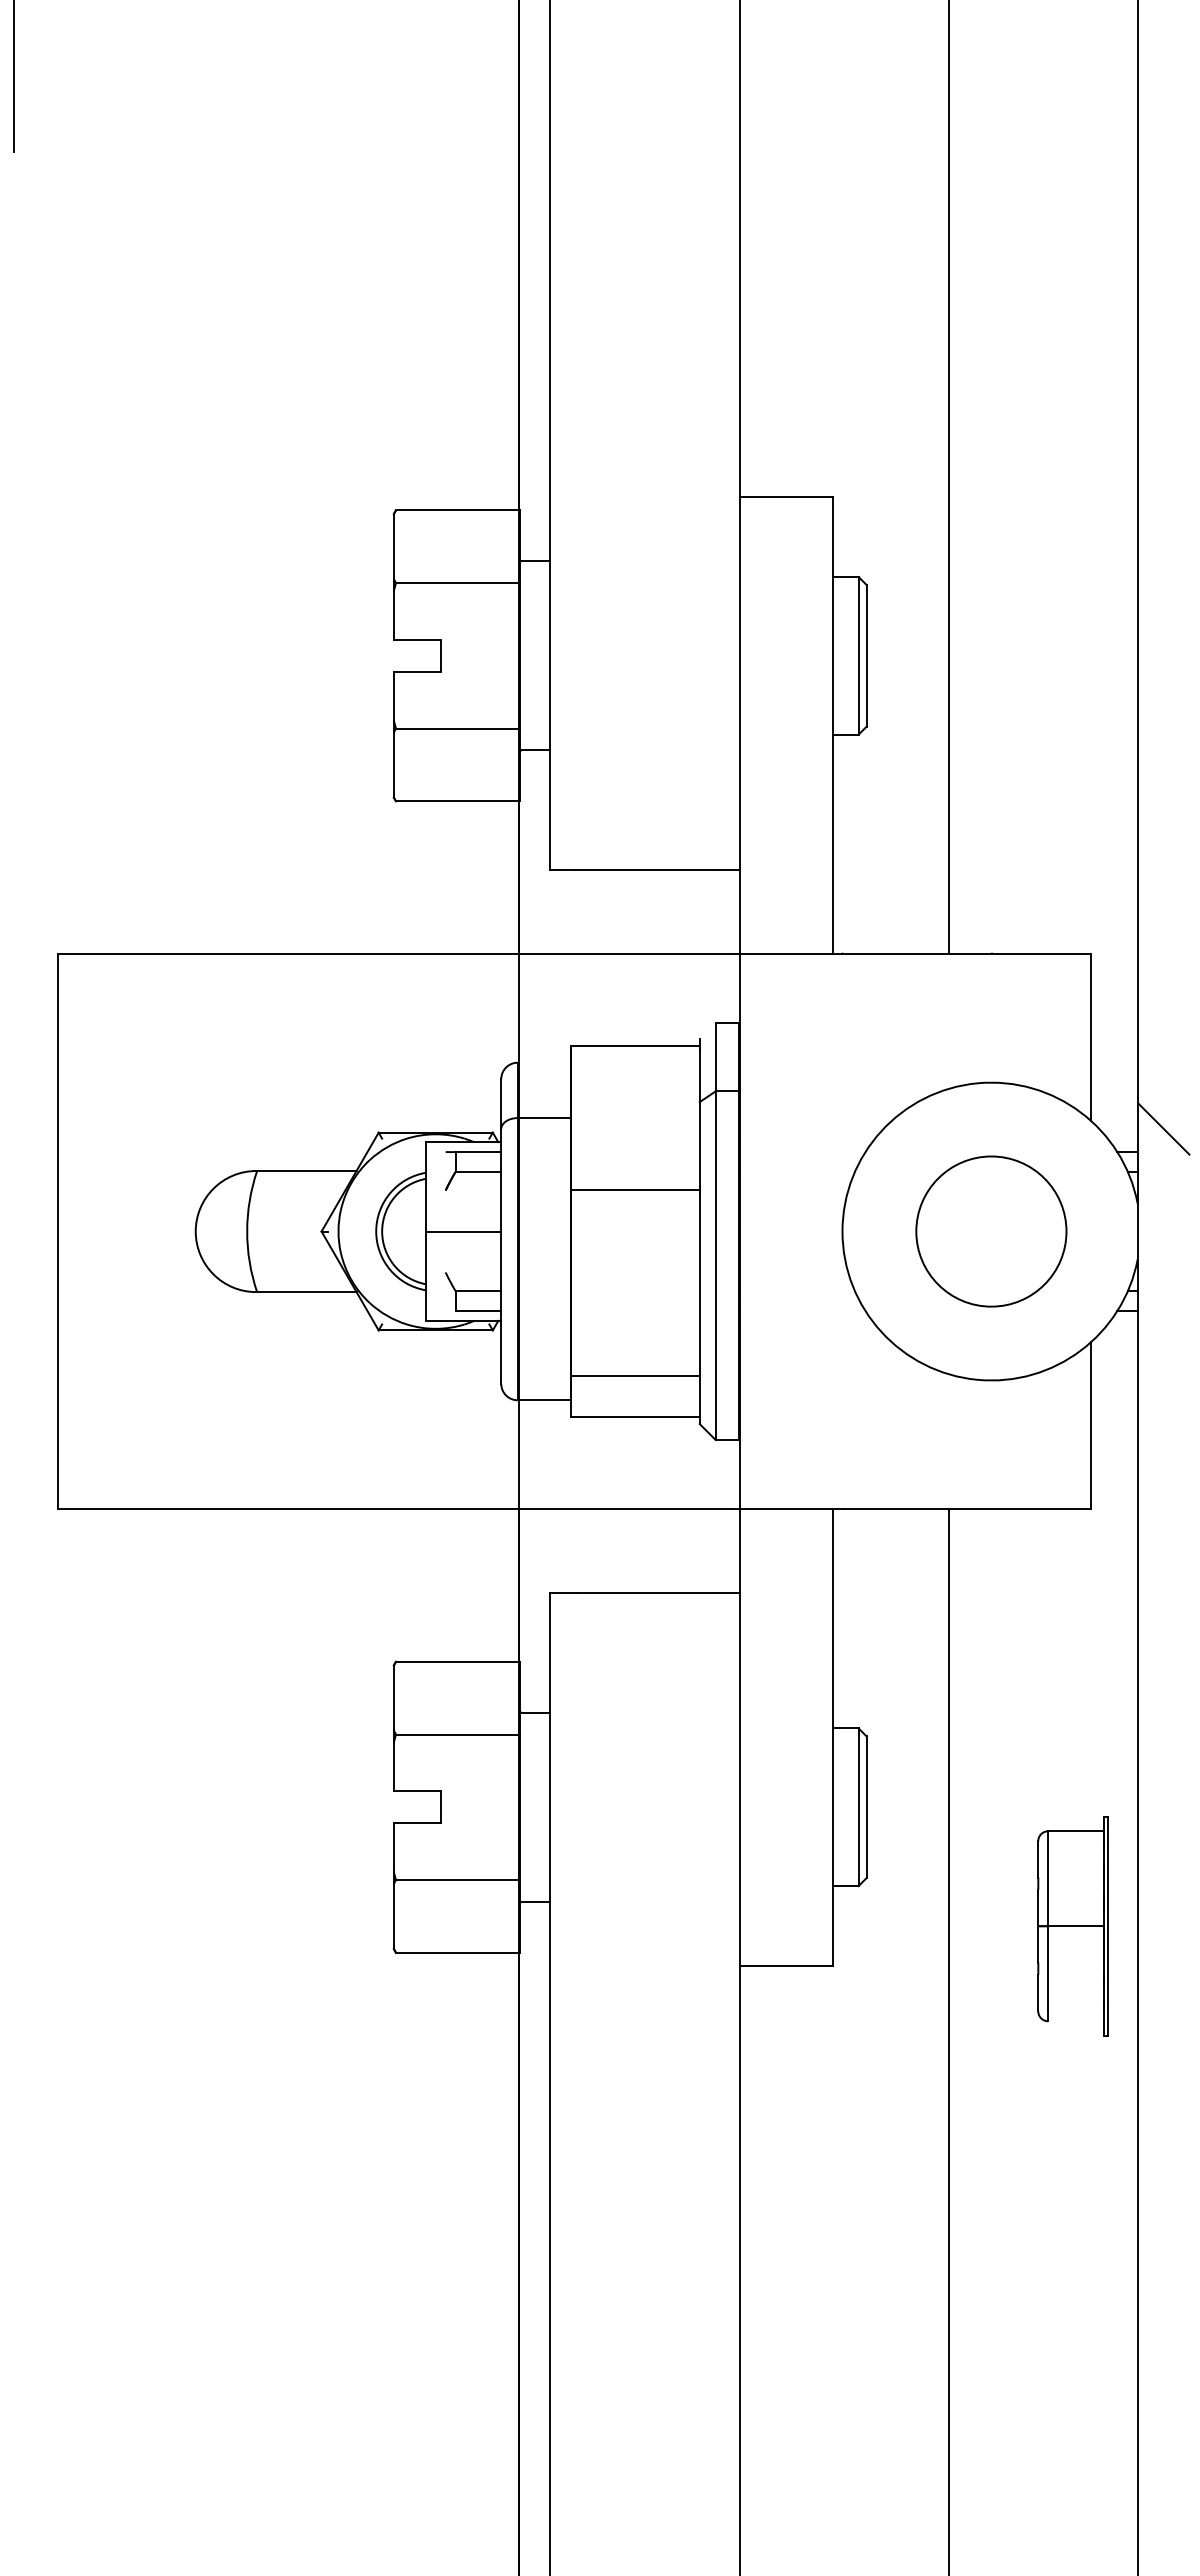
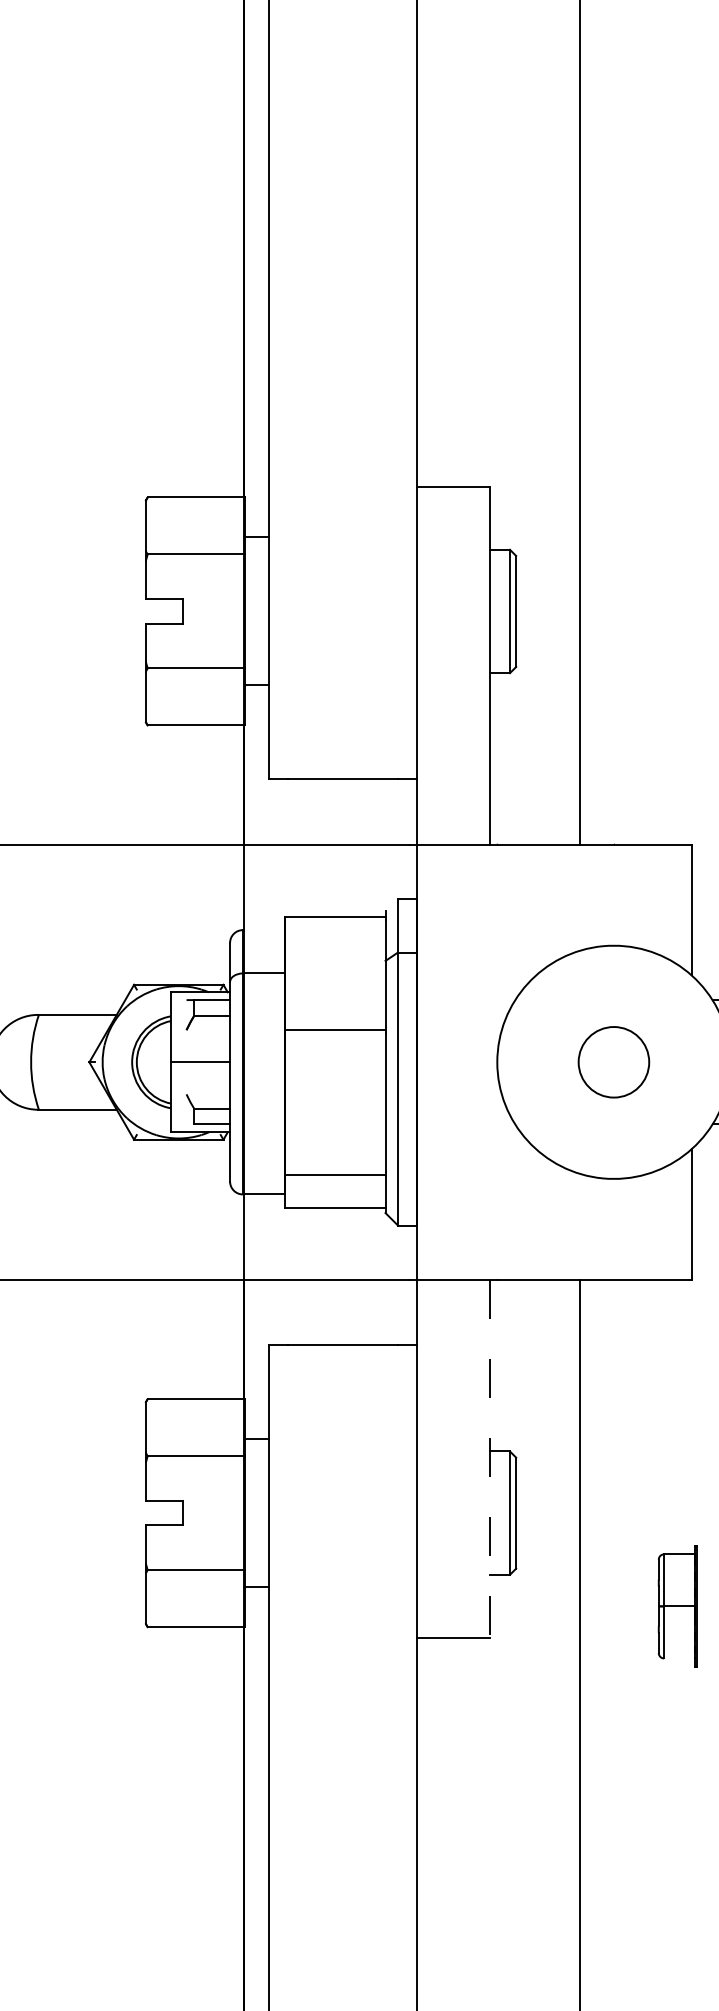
circle: (991, 1231) -> (613, 1062), size x0.6
line: (832, 1738) -> (489, 1459), solid -> dashed
part: (1072, 1926) -> (677, 1606), size x0.7

